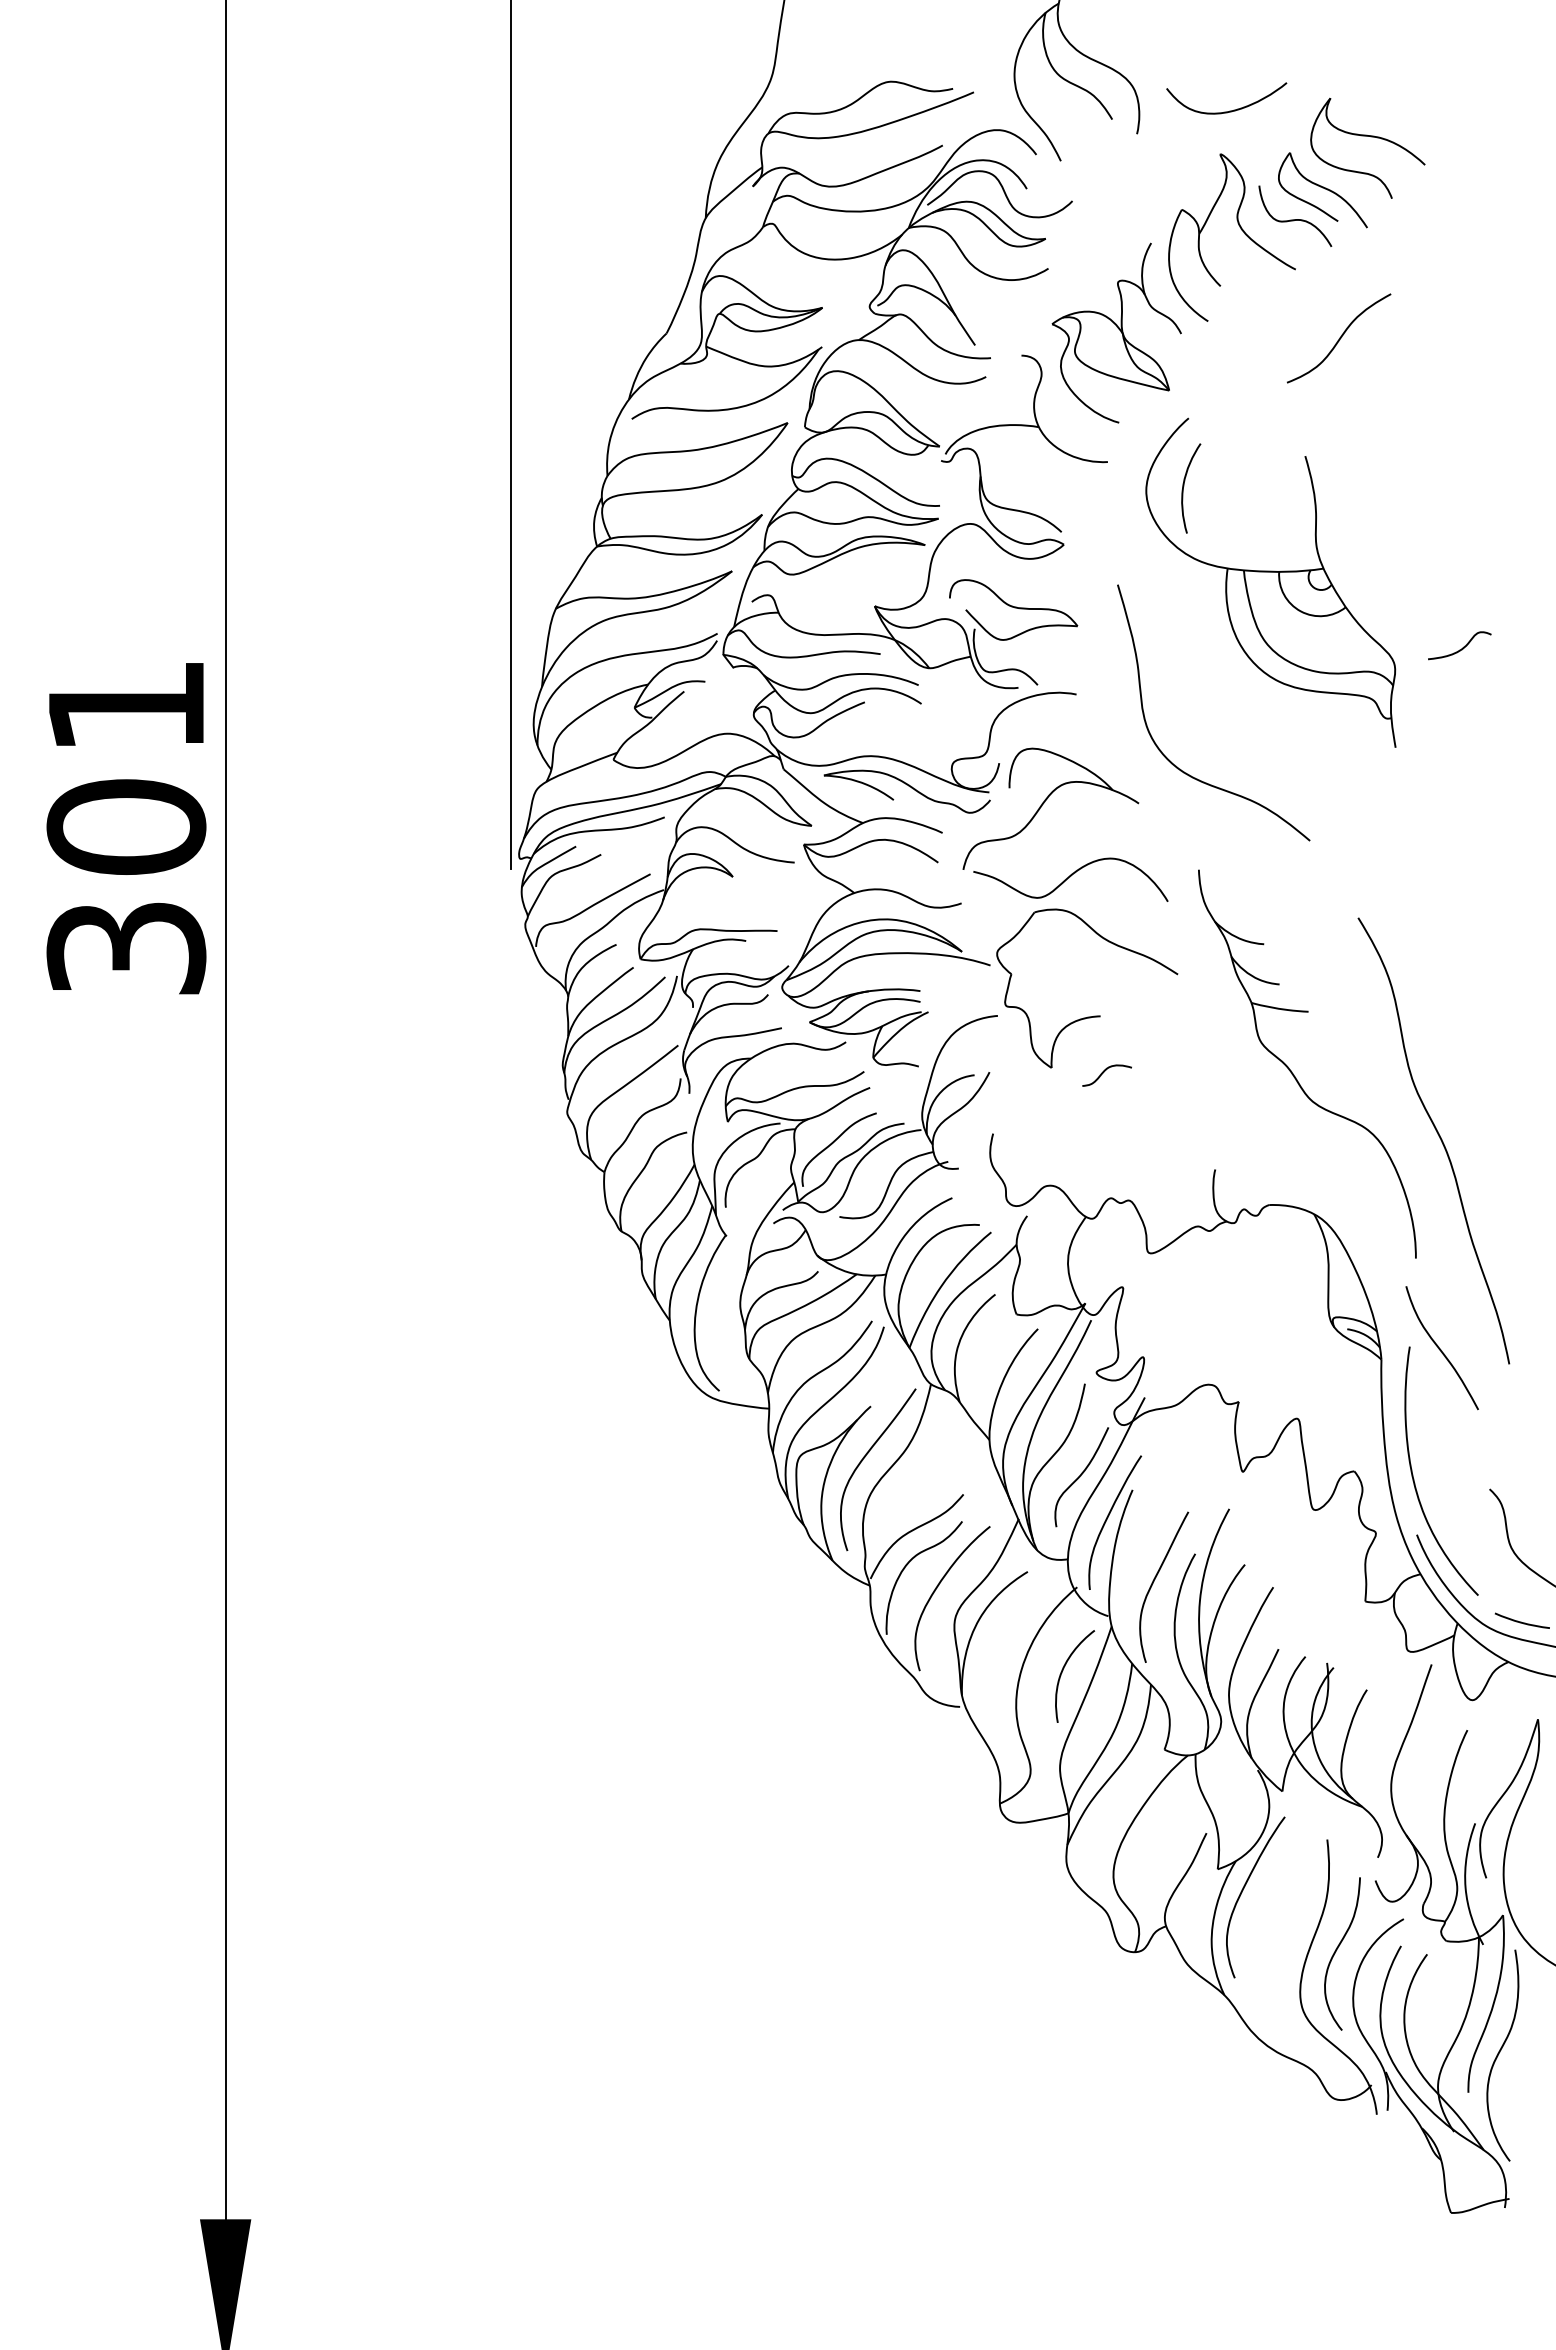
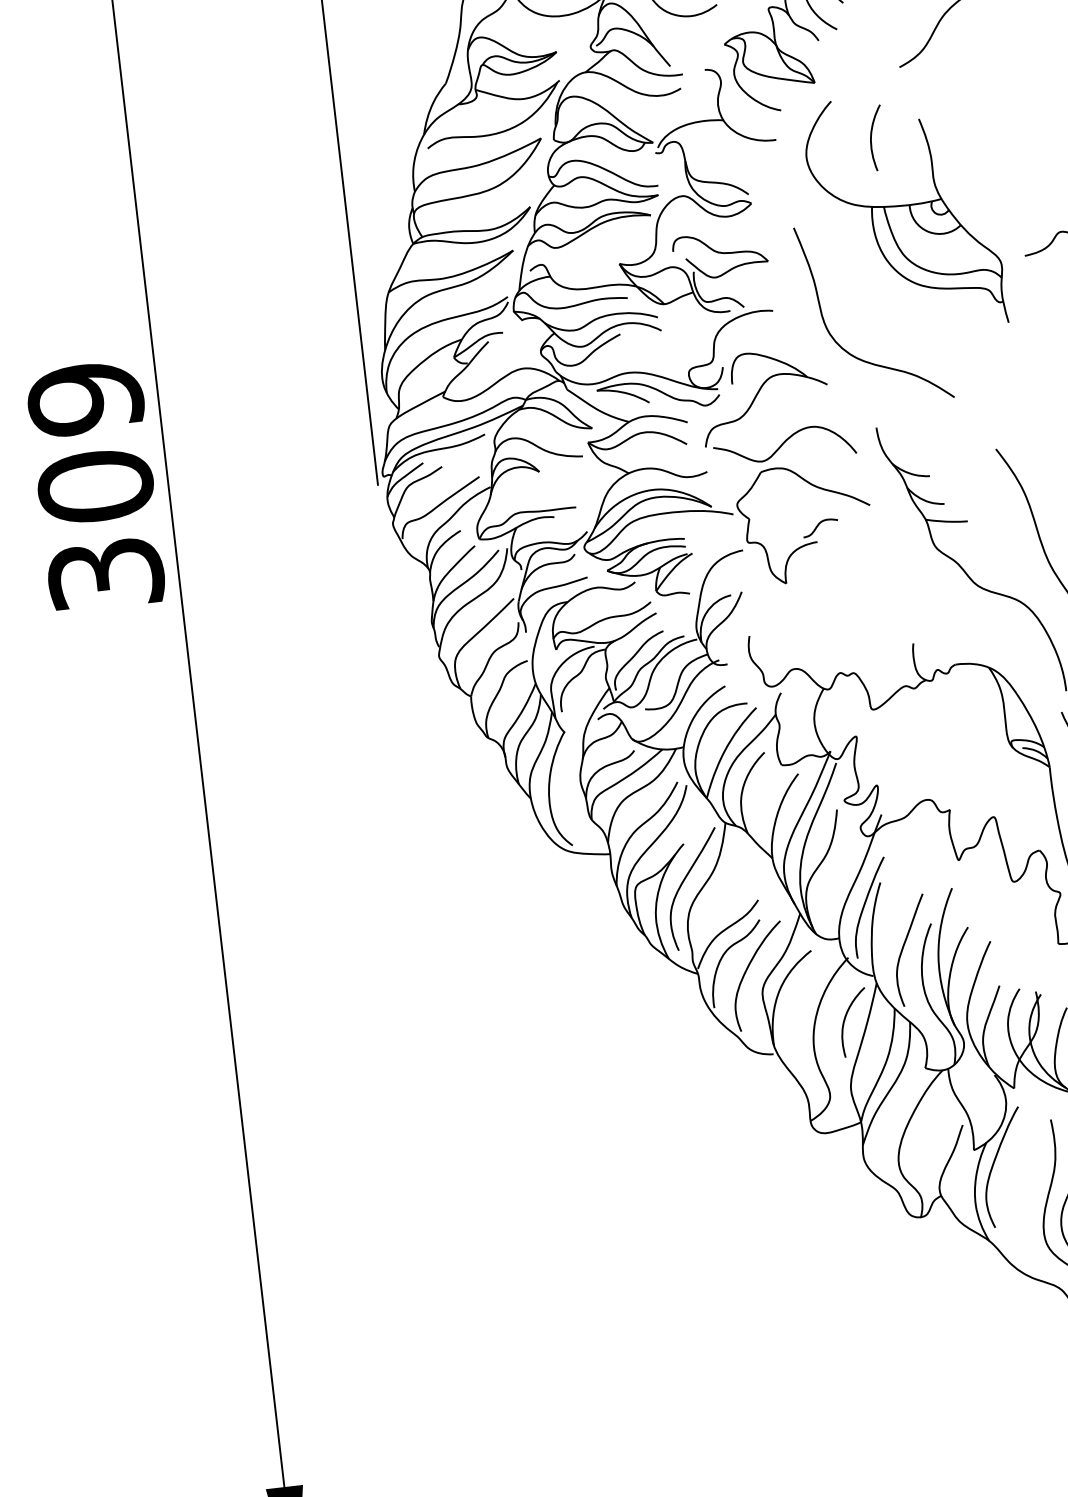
curve: (1184, 486) -> (871, 137), moved
text: (126, 706) -> (85, 399), 301 -> 309
curve: (1104, 1072) -> (818, 525), moved
curve: (1080, 1477) -> (841, 877), removed

